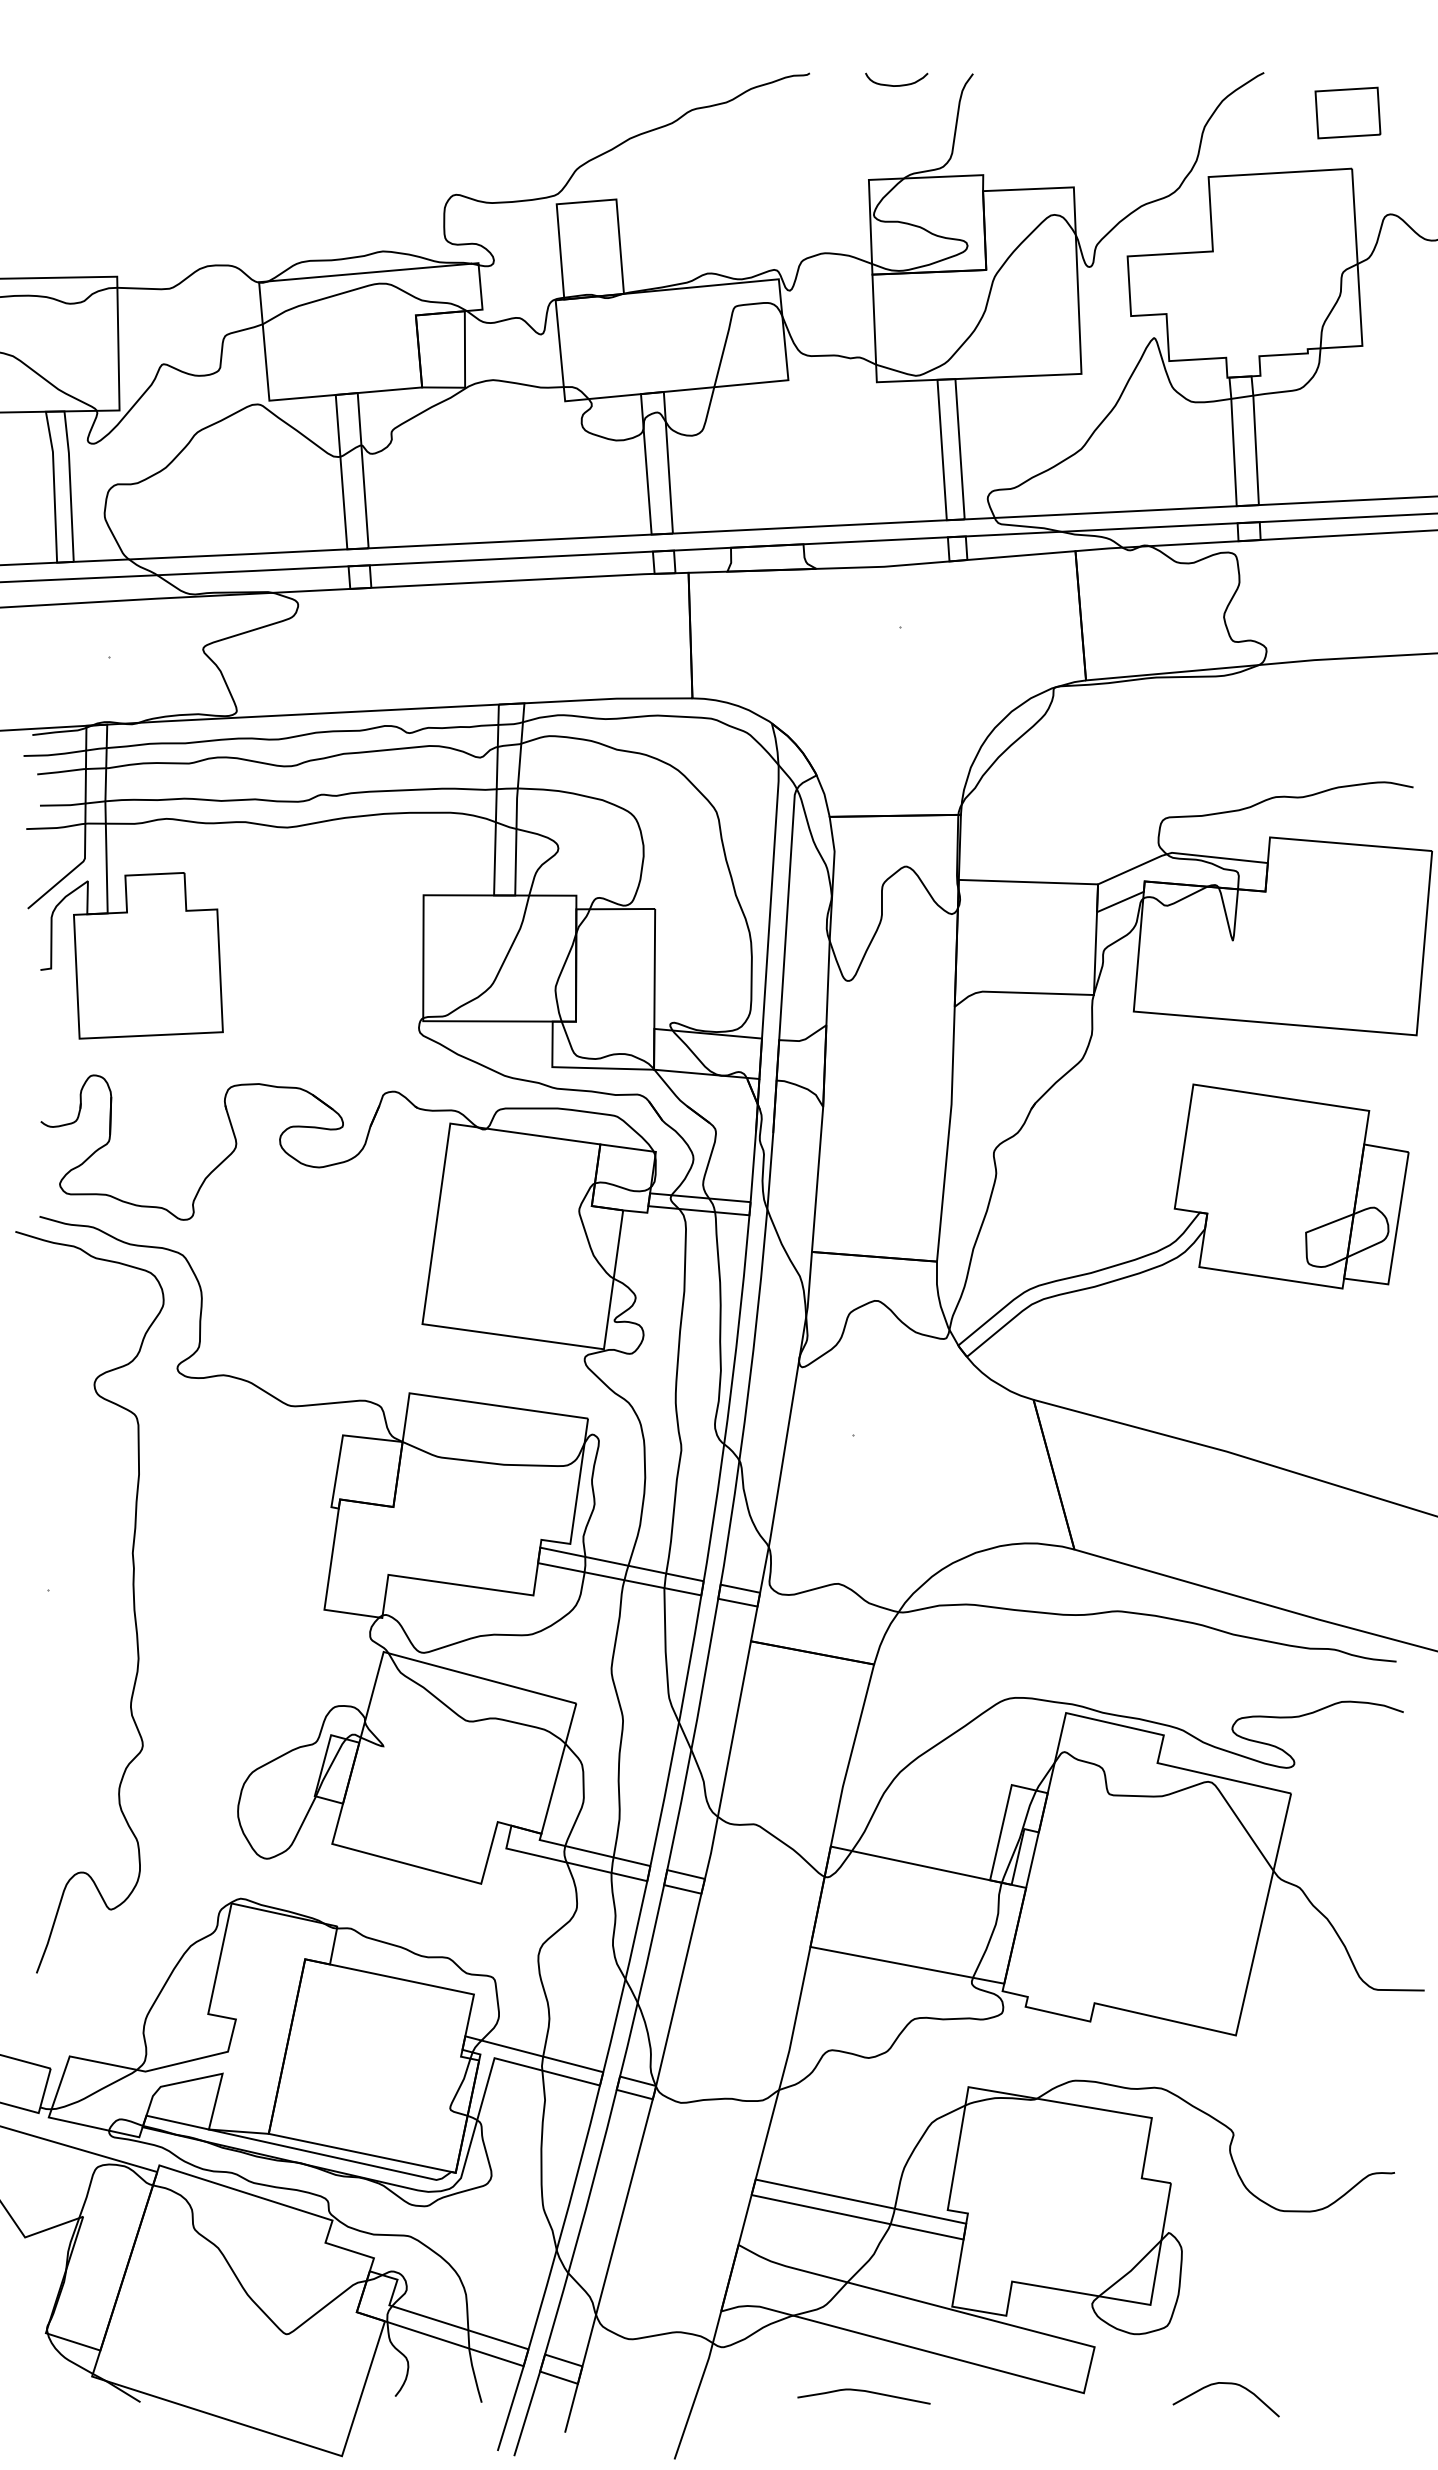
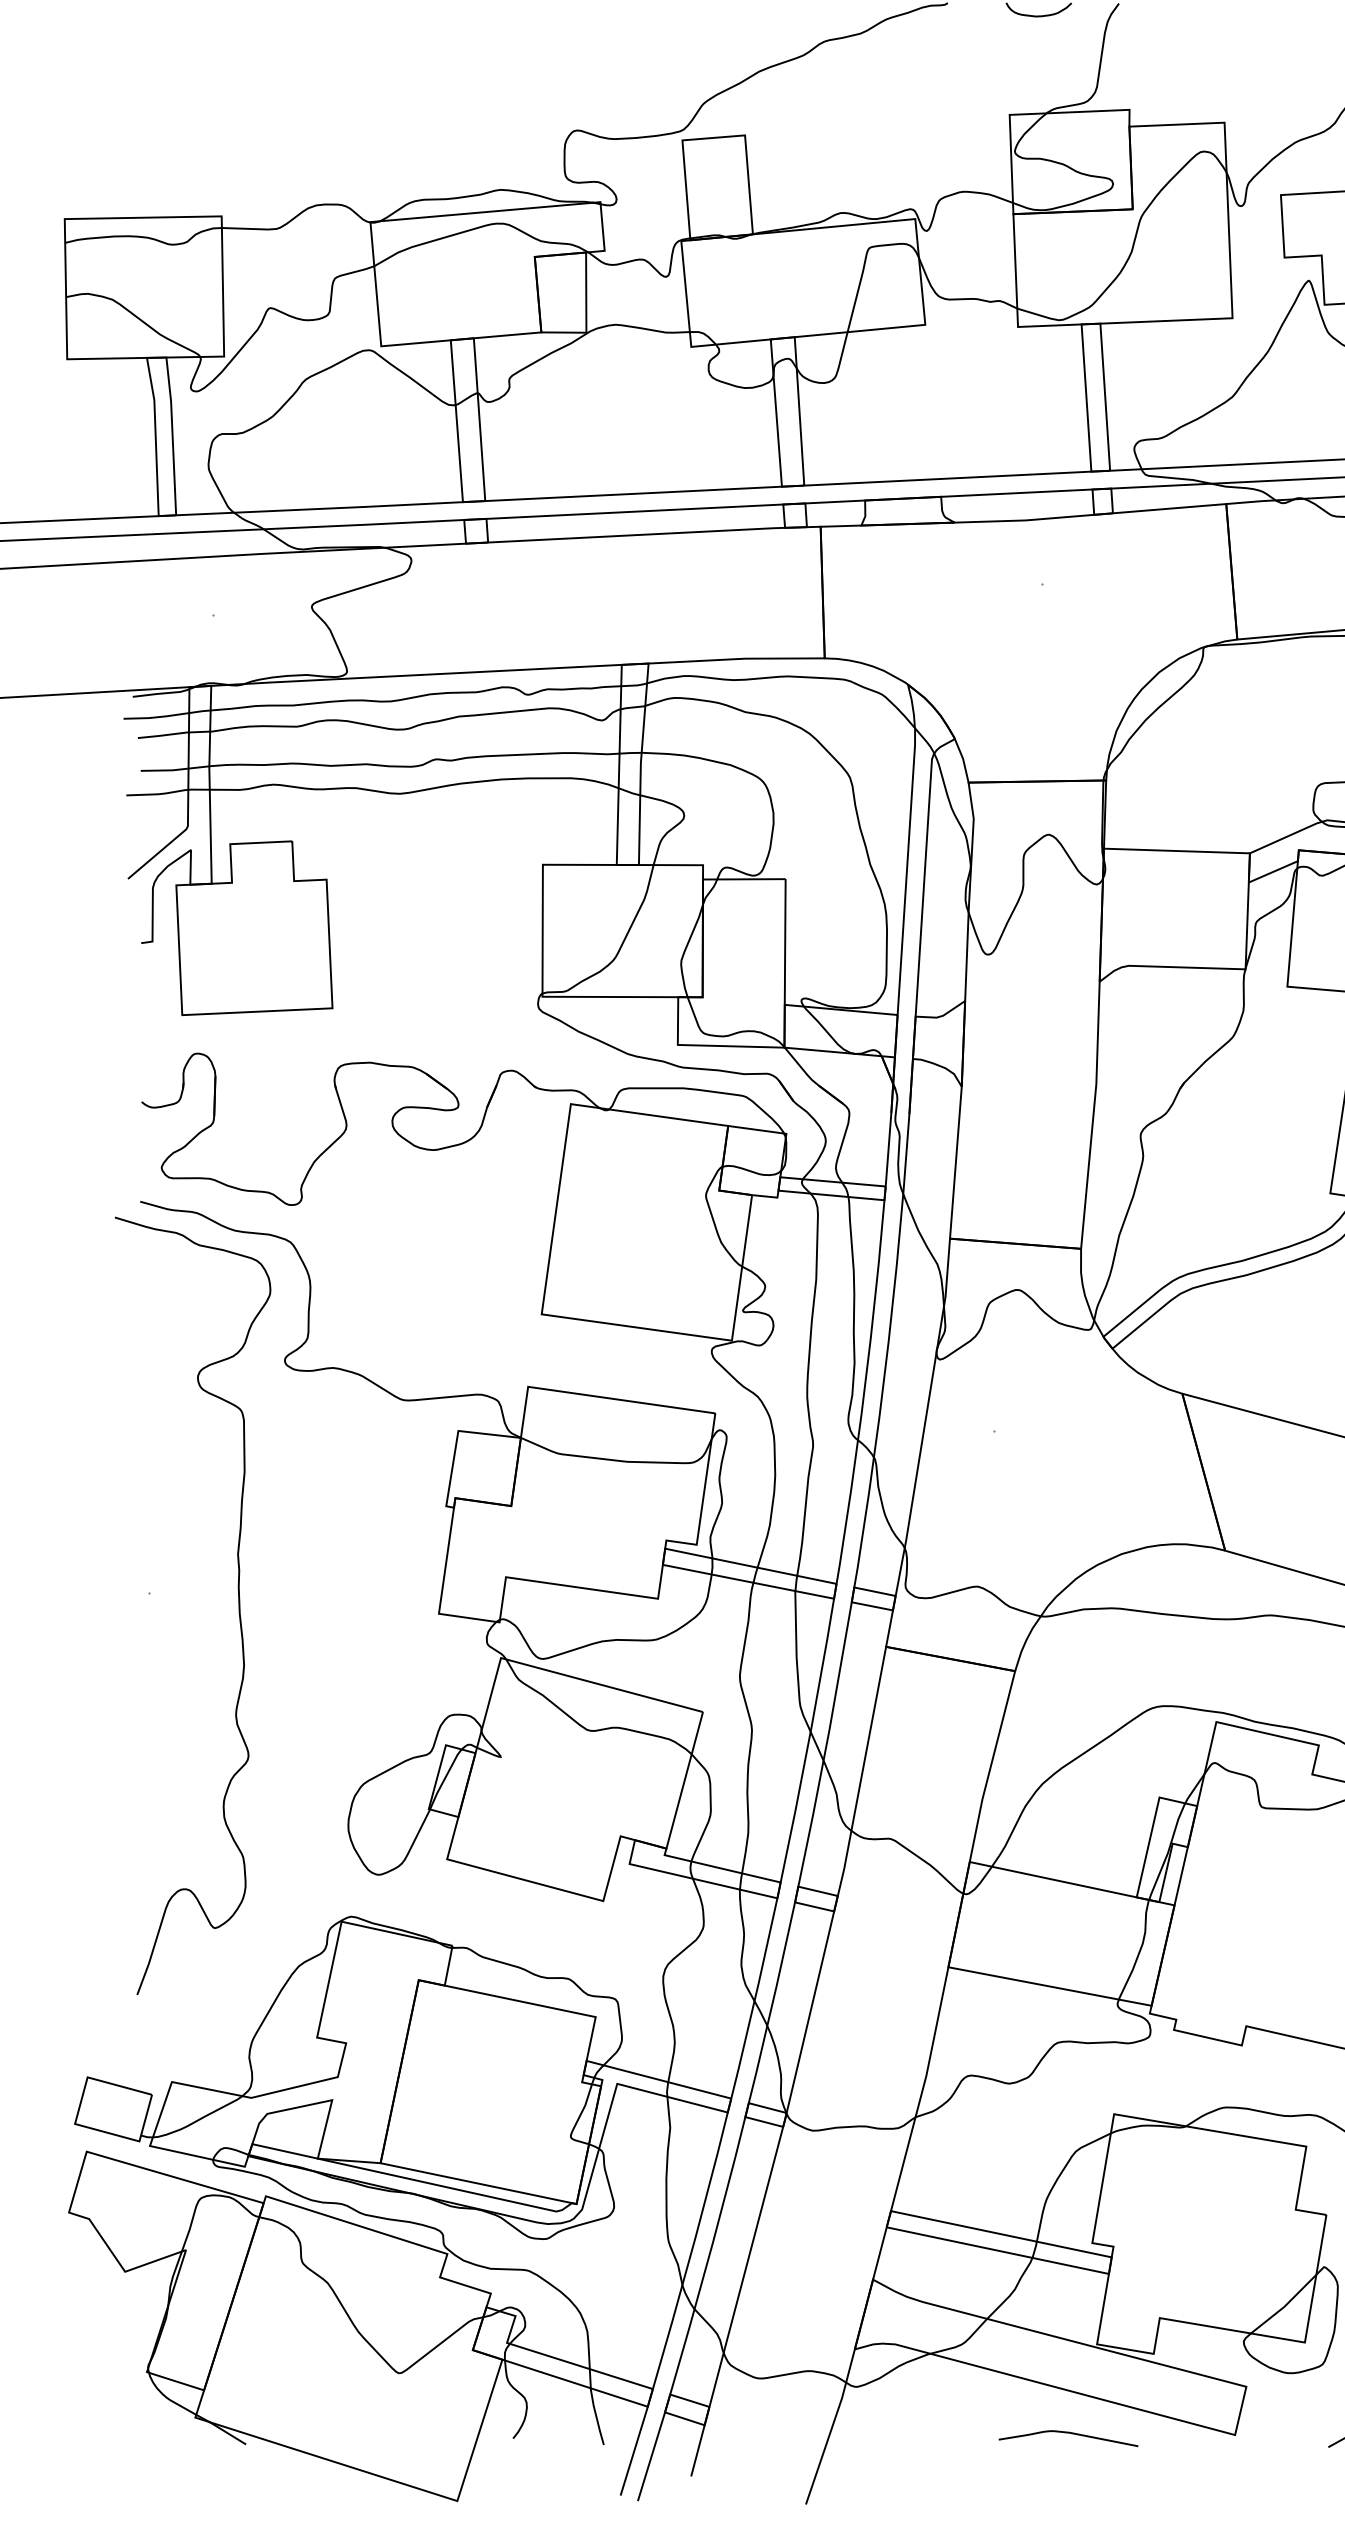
curve: (863, 2391) -> (1067, 2433), moved

